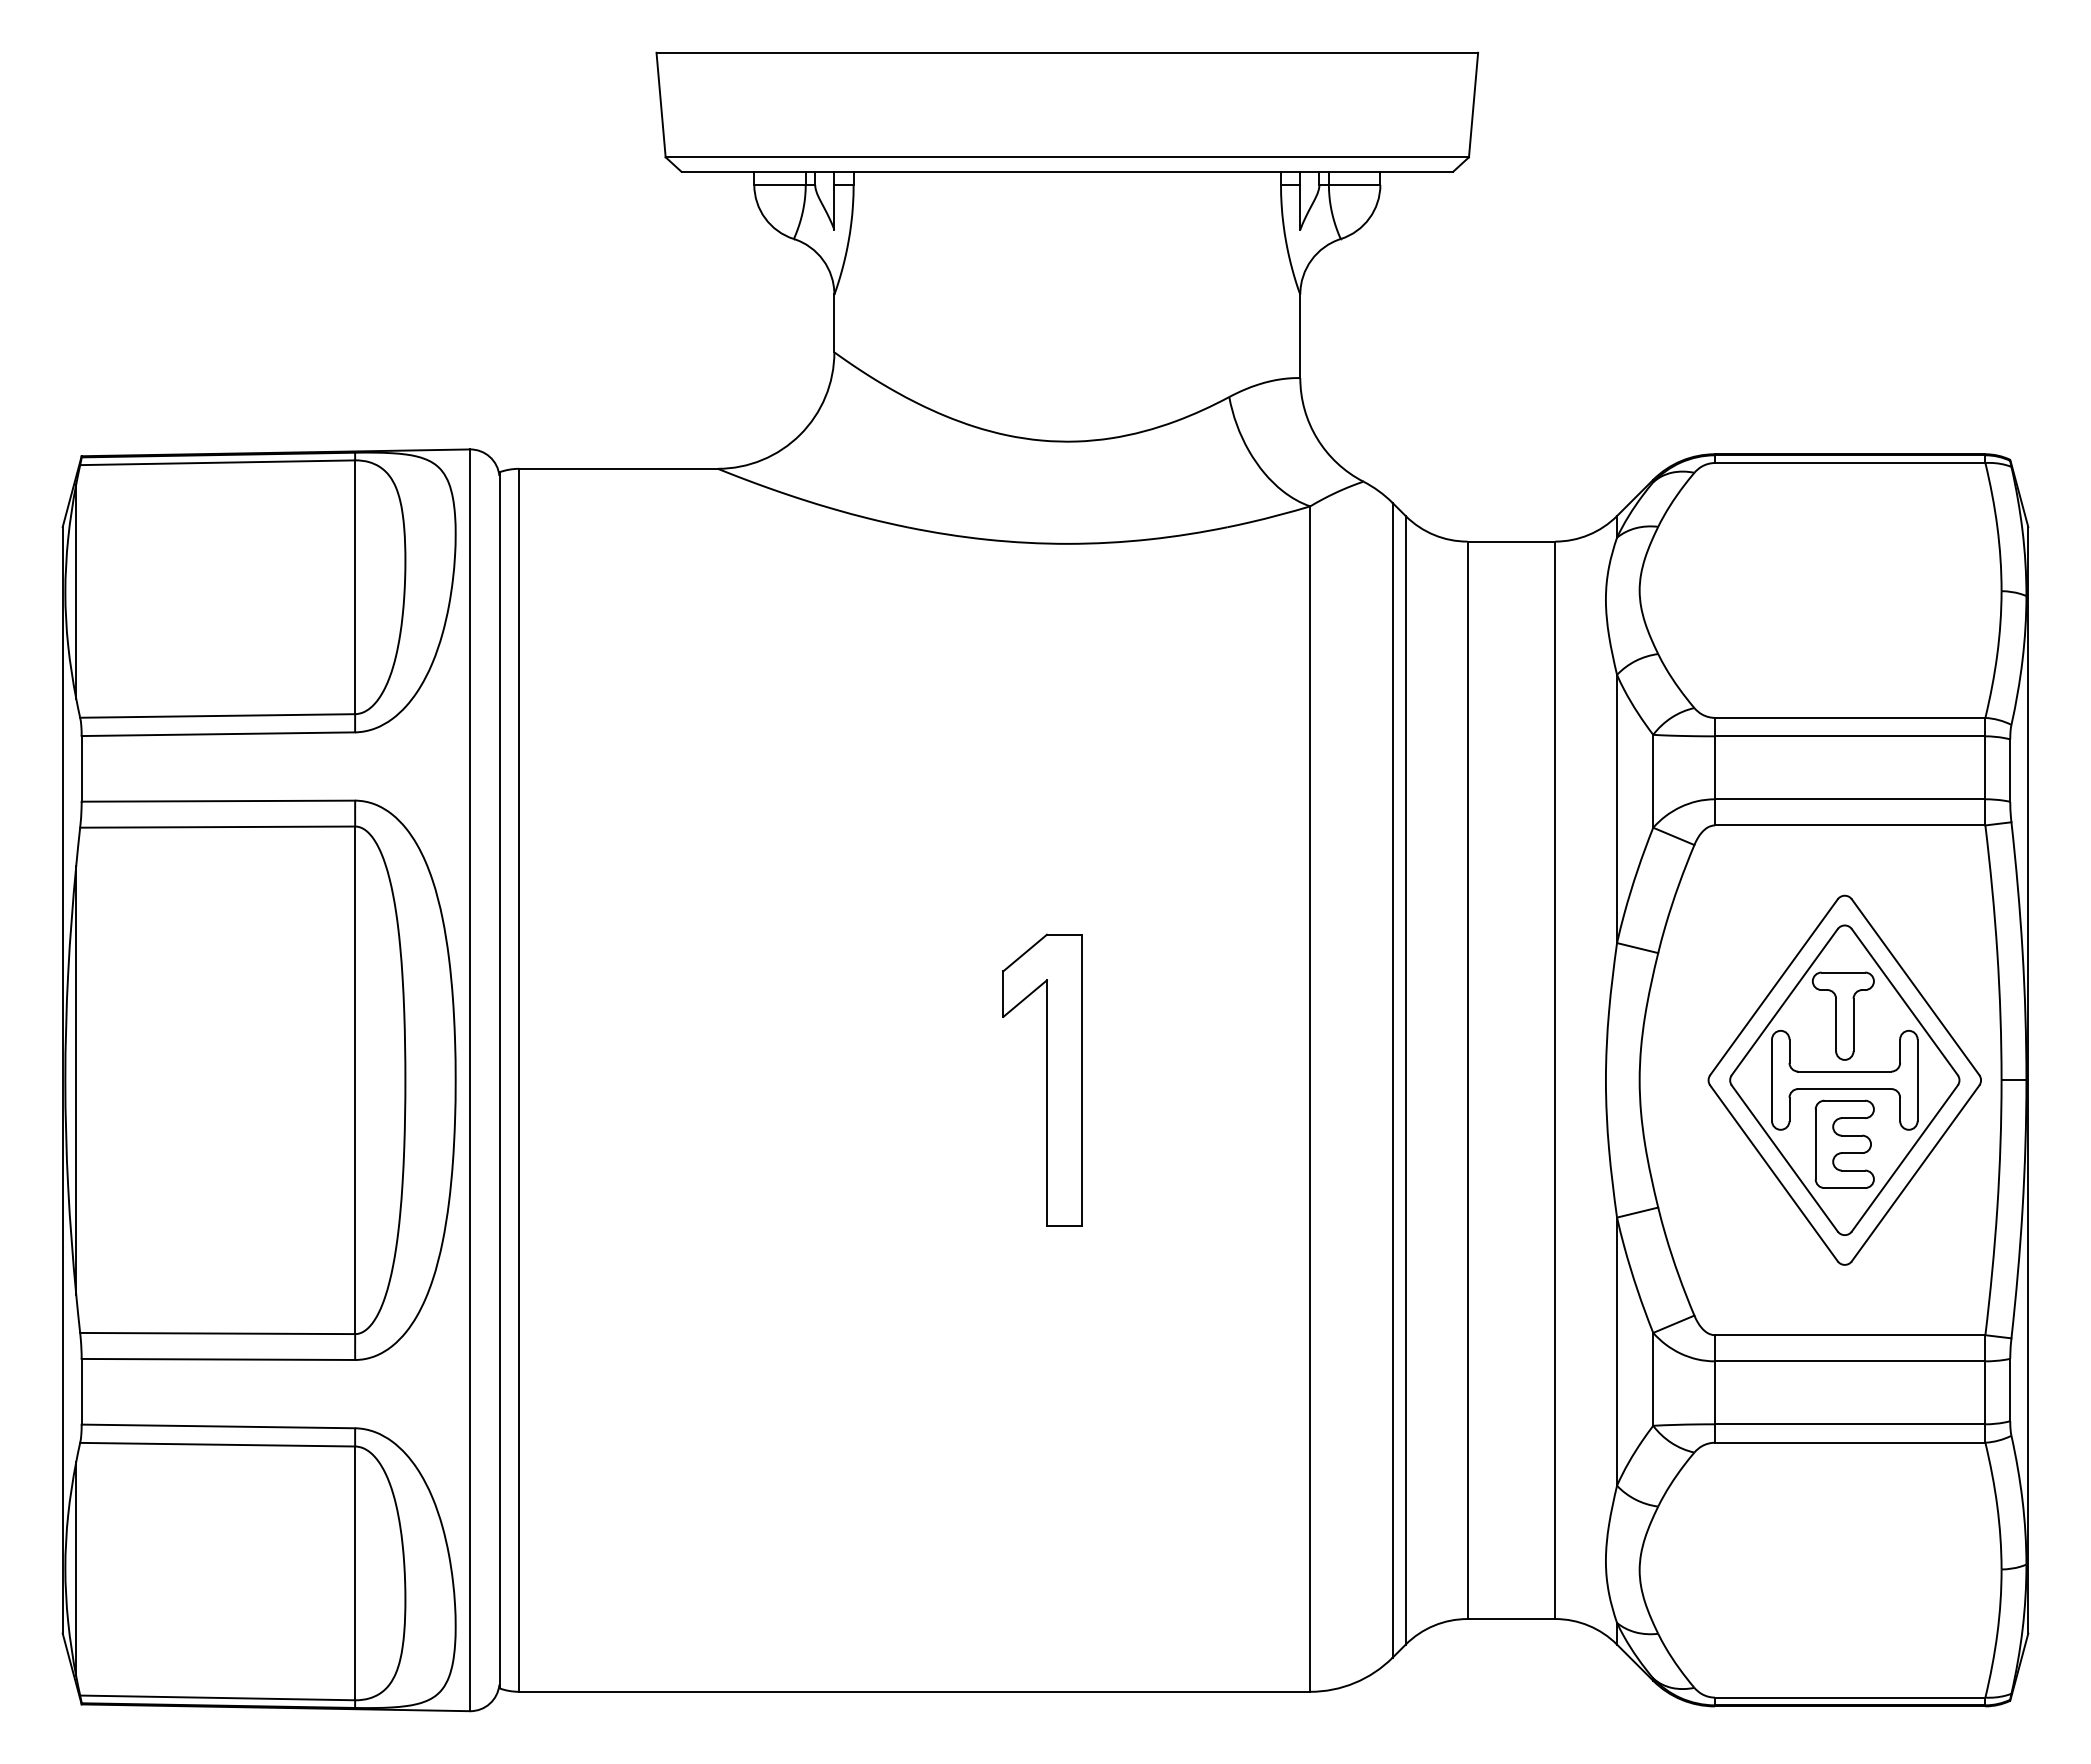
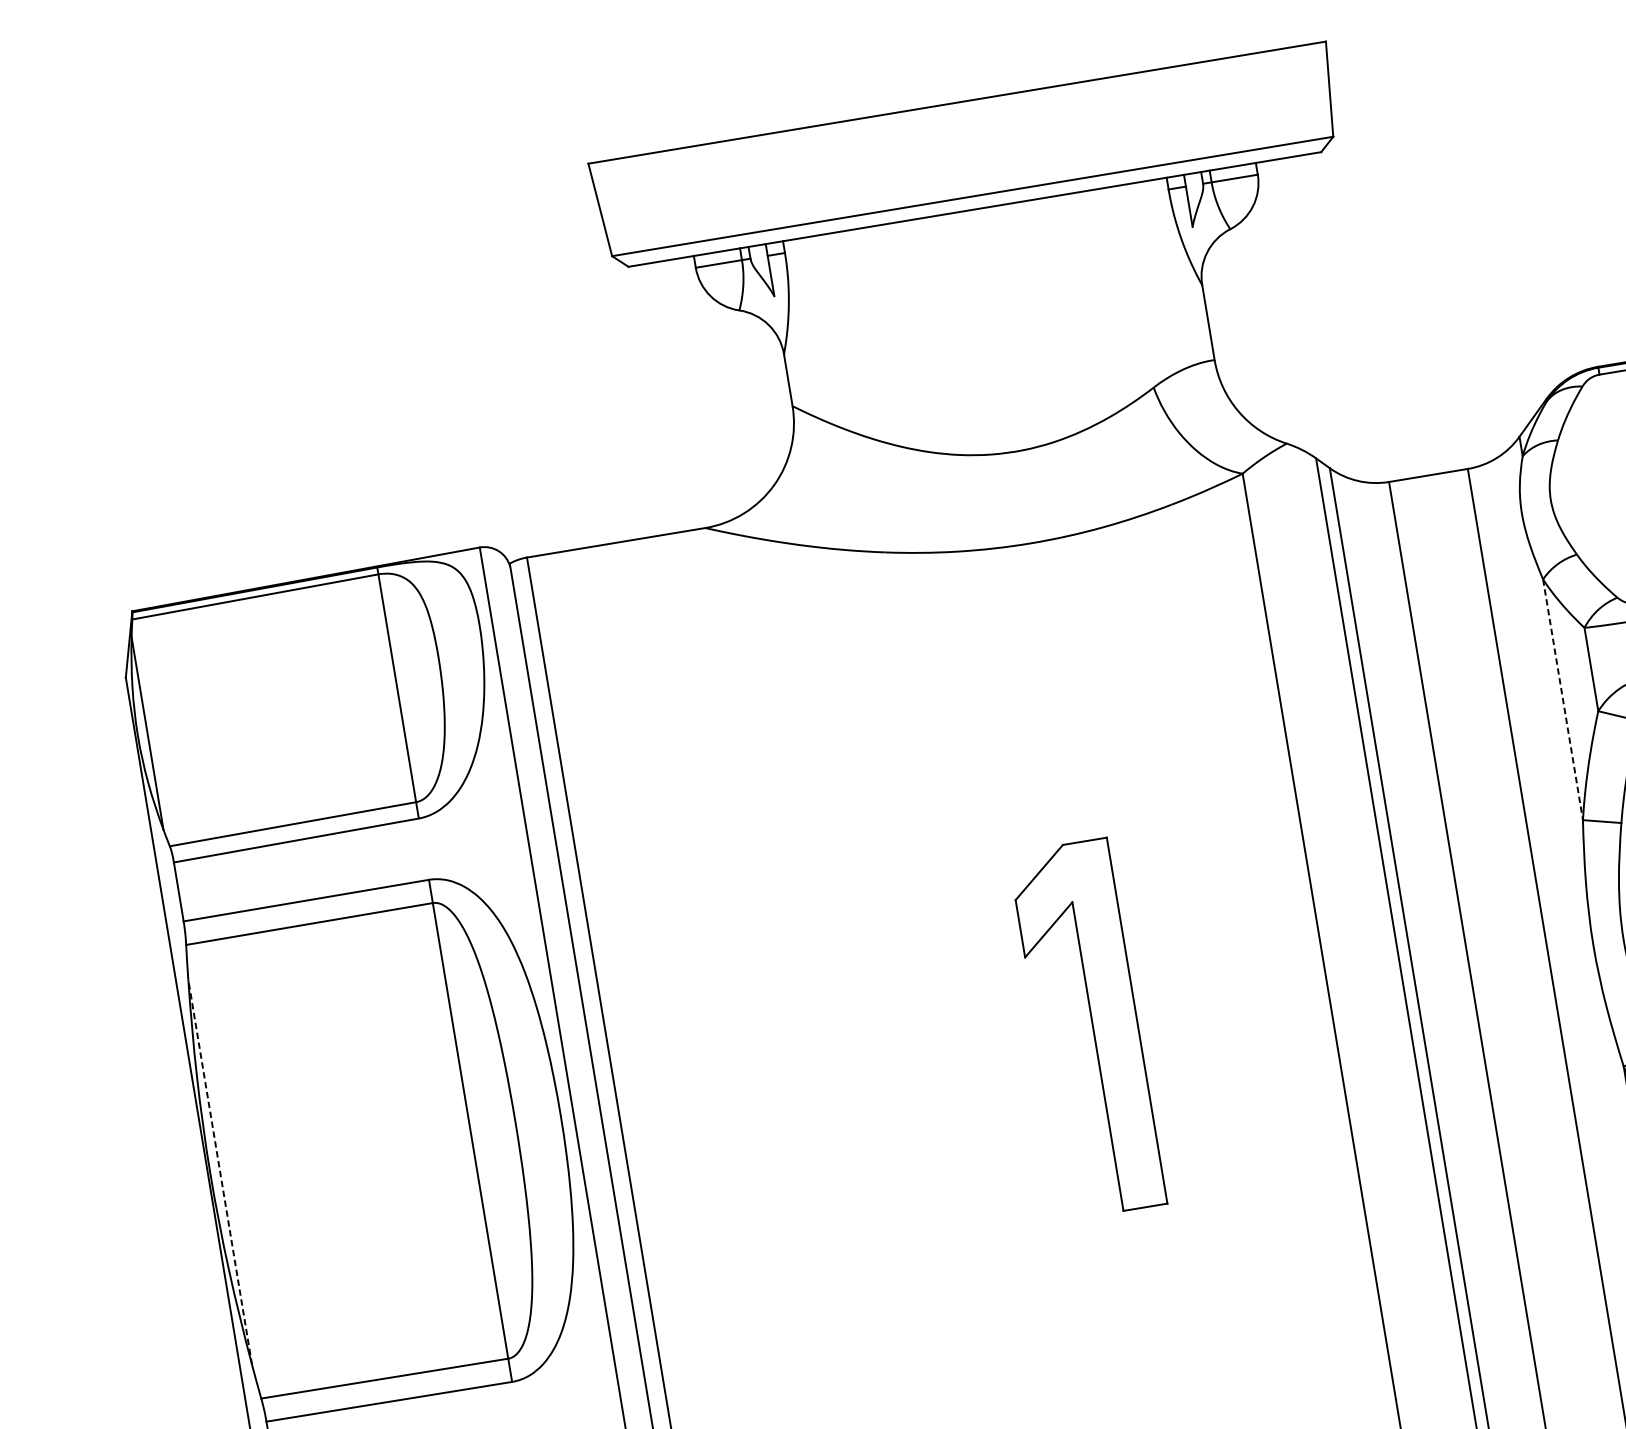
line: (1617, 809) -> (1563, 700), solid -> dashed
line: (76, 1079) -> (220, 1171), solid -> dashed
part: (1042, 1079) -> (1087, 1028), size x1.4

